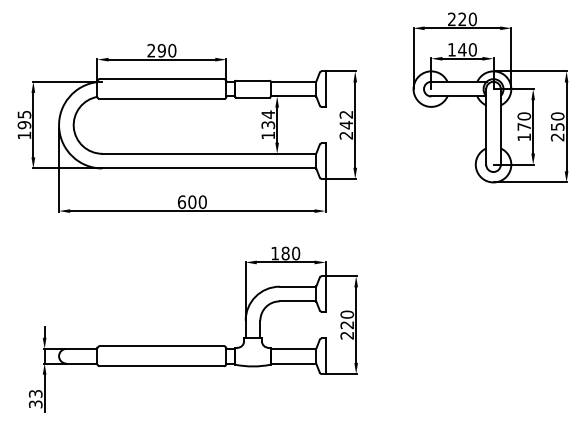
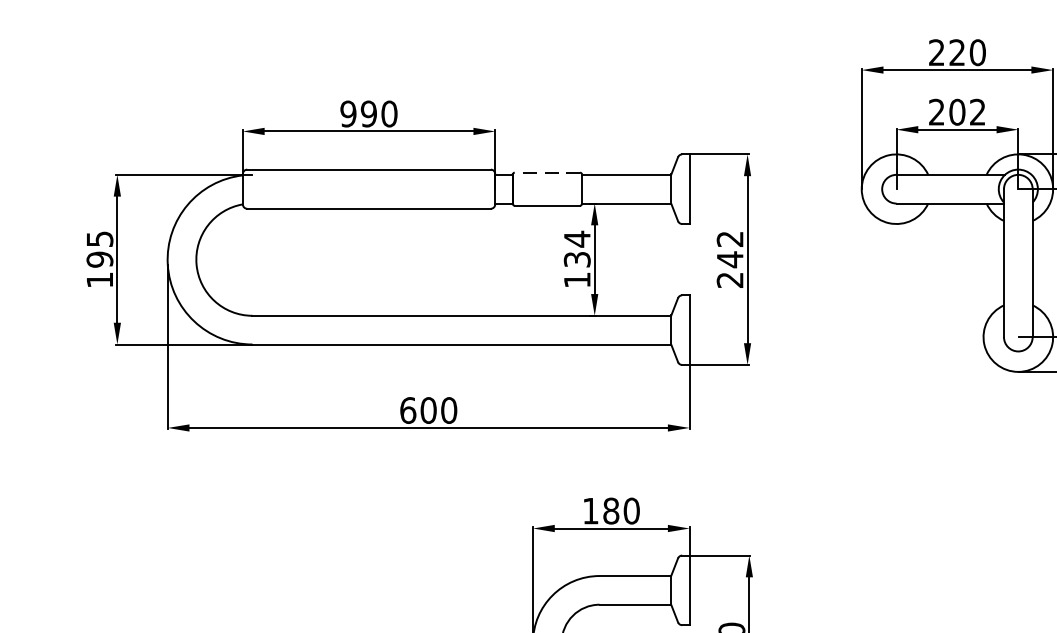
text: (462, 49) -> (957, 111), 140 -> 202
text: (151, 50) -> (348, 113), 290 -> 990
line: (253, 80) -> (548, 172), solid -> dashed

